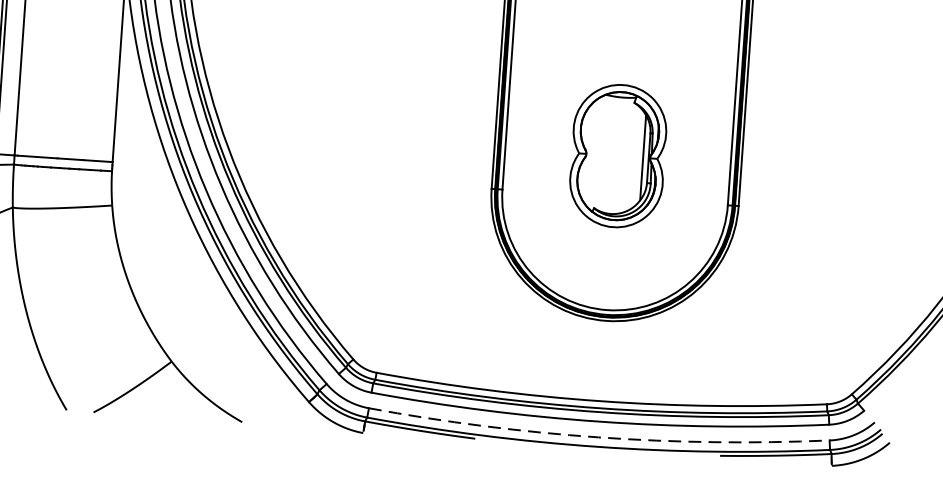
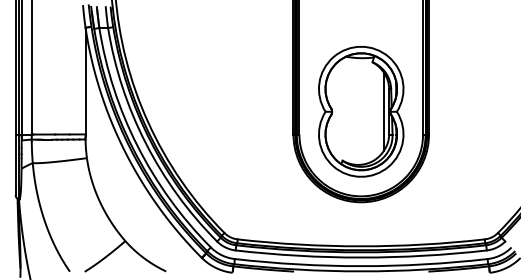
part: (618, 155) -> (361, 111), size x1.67
arc: (598, 437) -> (361, 266), dashed -> solid

